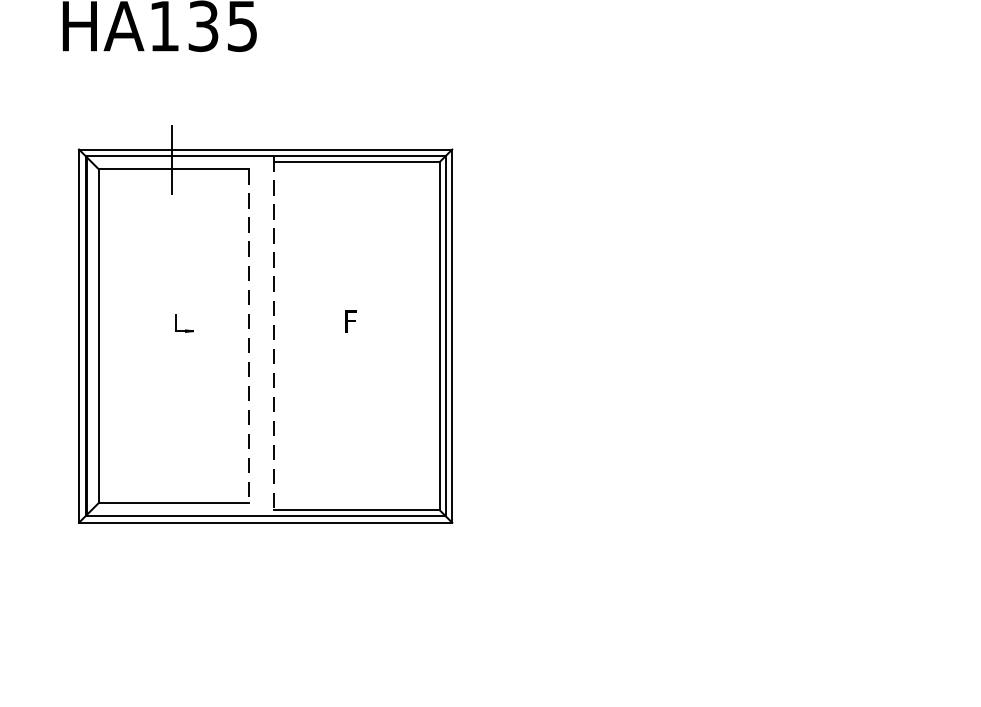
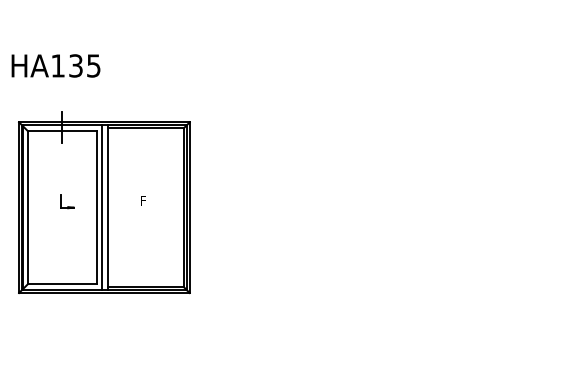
part: (184, 322) -> (67, 201), size x1.67
line: (261, 335) -> (102, 207), added
line: (248, 337) -> (96, 208), dashed -> solid
line: (274, 337) -> (108, 208), dashed -> solid

